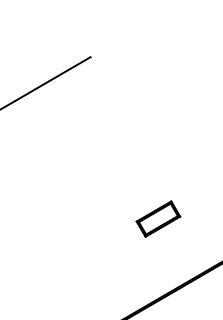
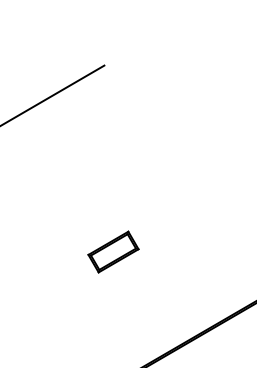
part: (158, 218) -> (113, 251), moved

